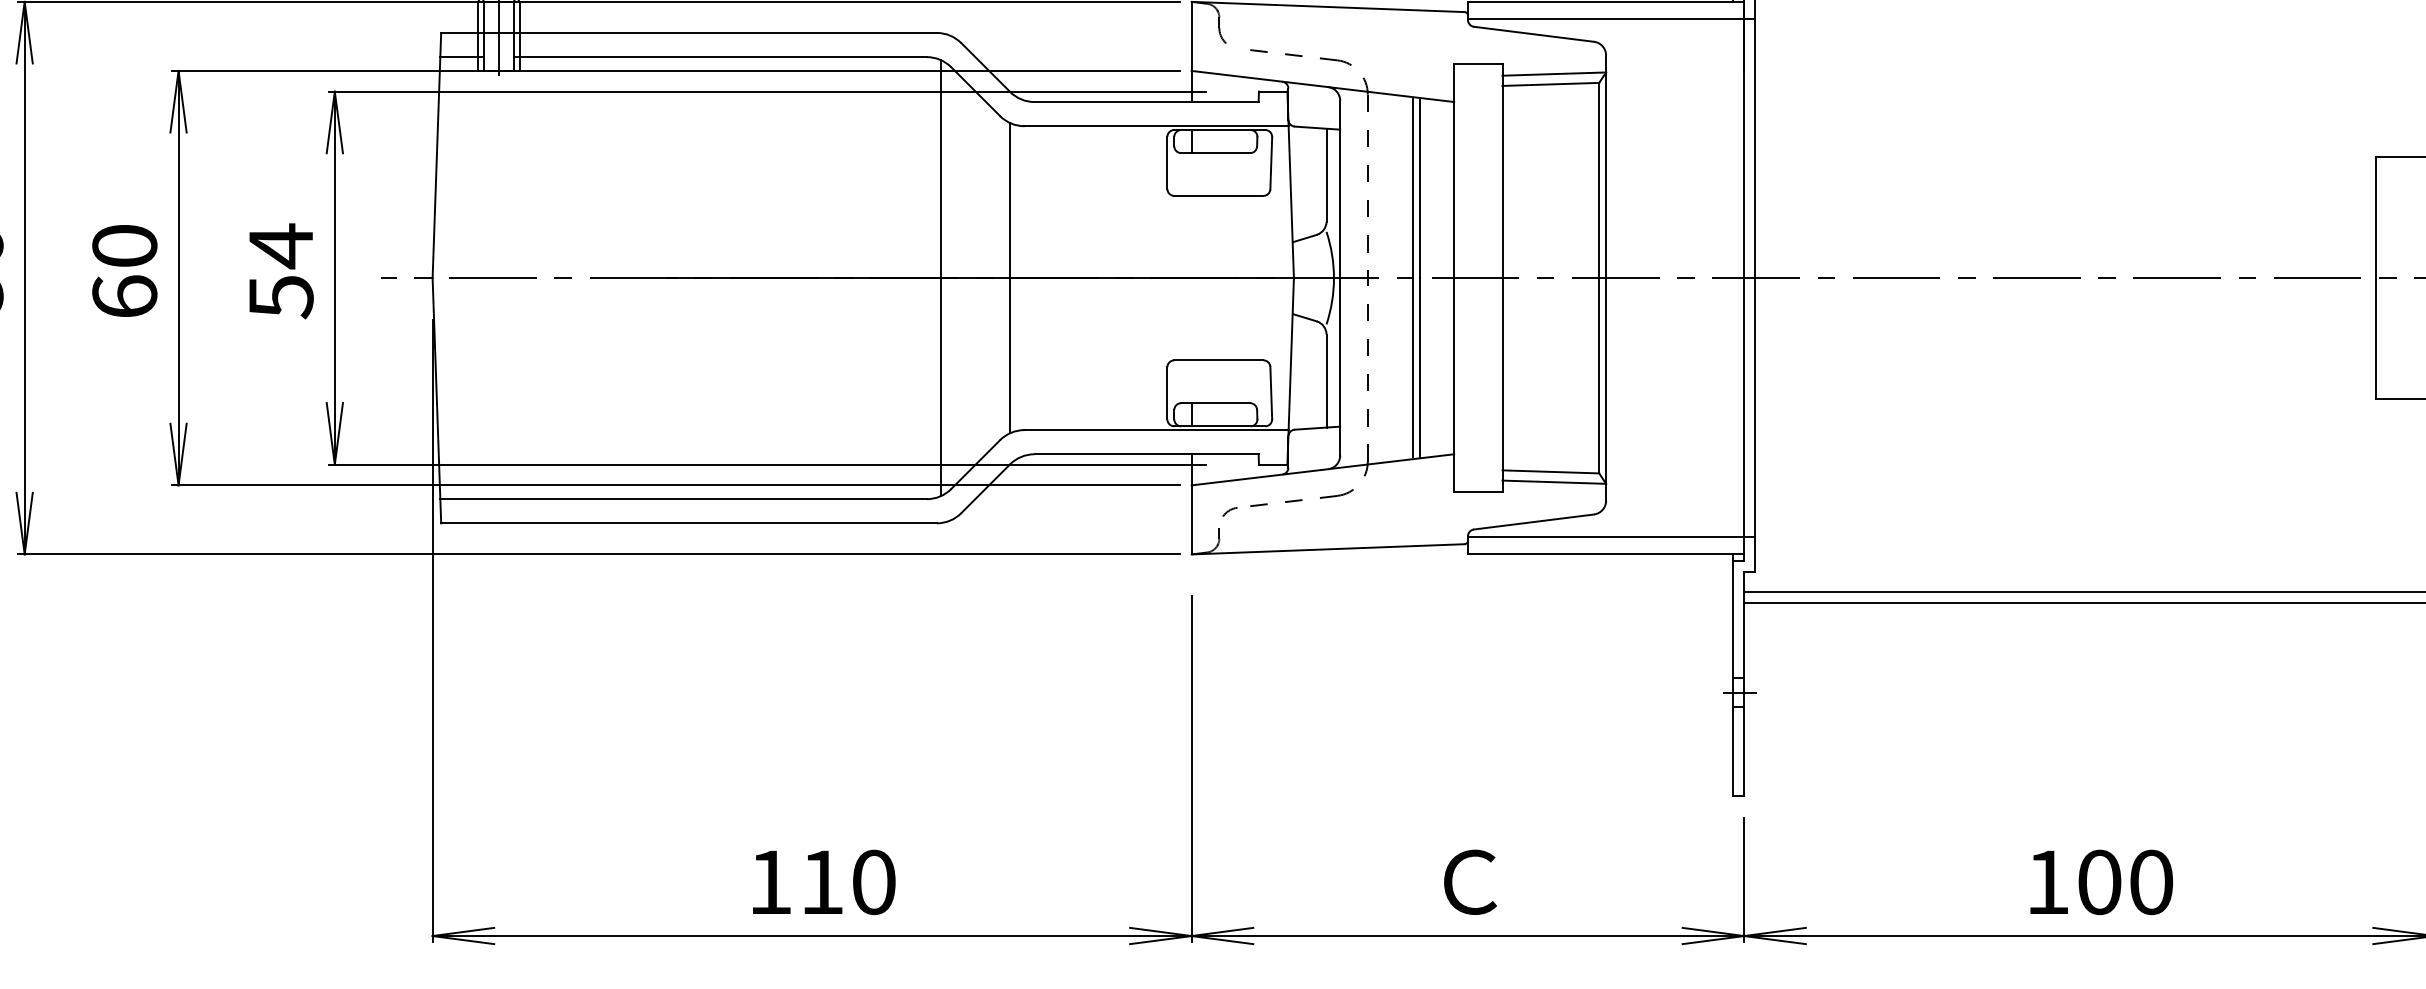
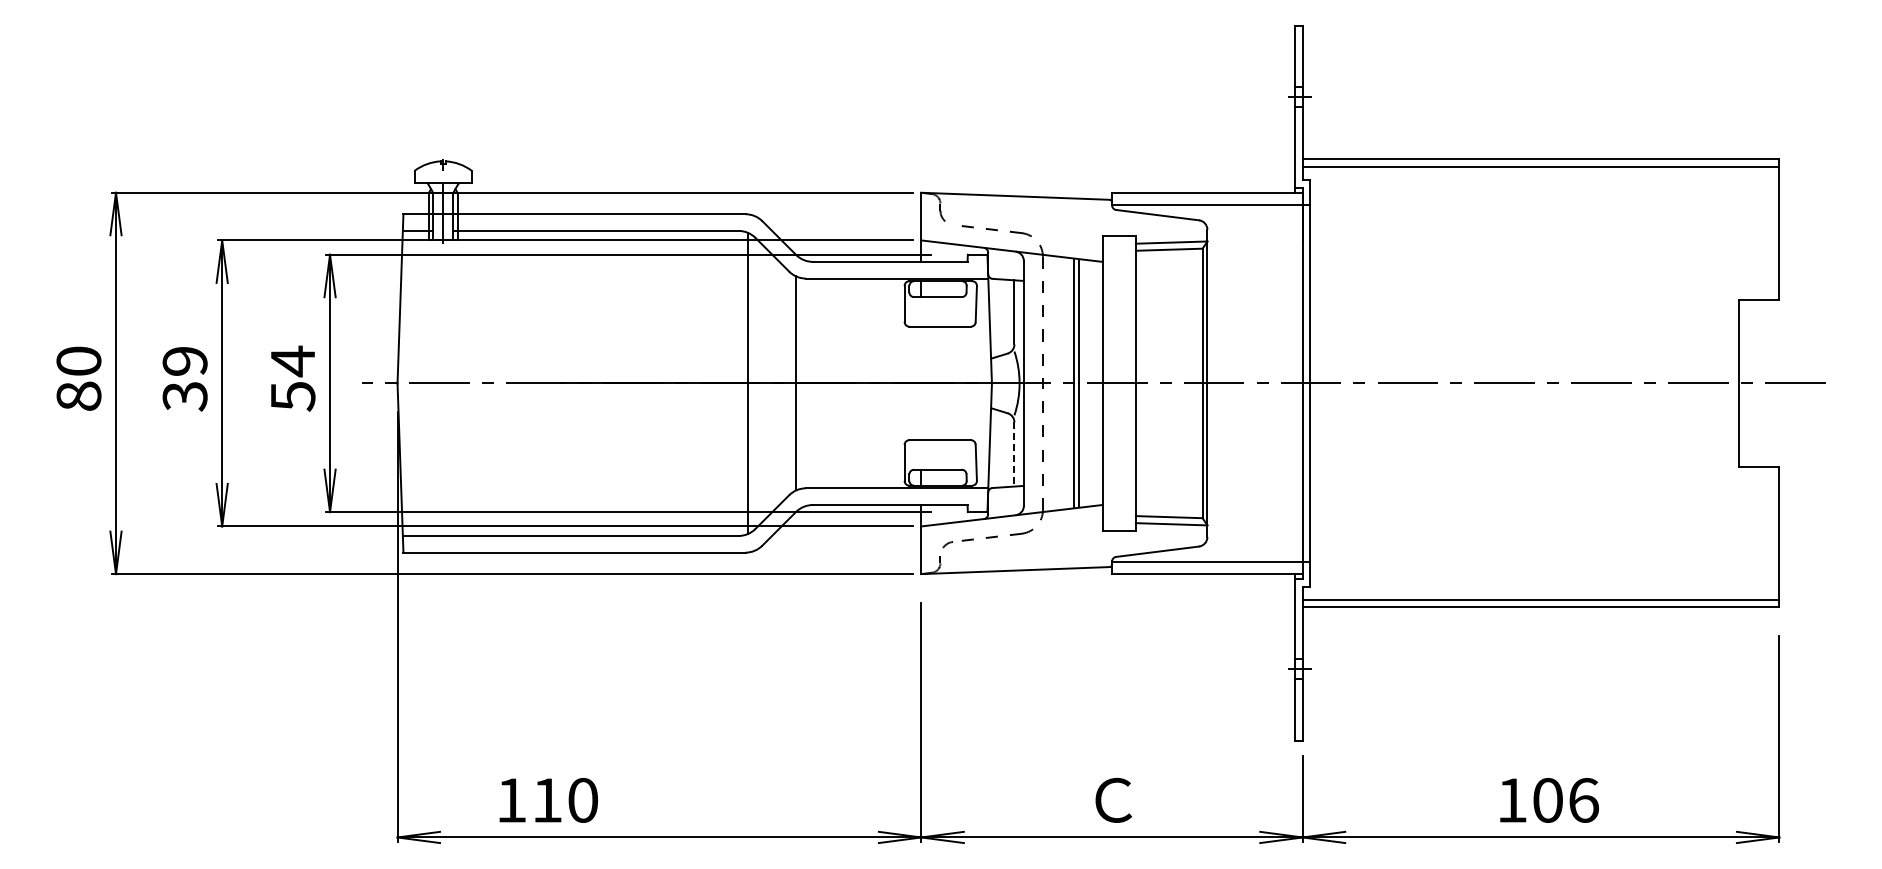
text: (123, 270) -> (184, 378), 60 -> 39
line: (1326, 381) -> (1014, 454), solid -> dashed
text: (823, 882) -> (548, 800), moved
text: (2151, 882) -> (1583, 800), 100 -> 106

